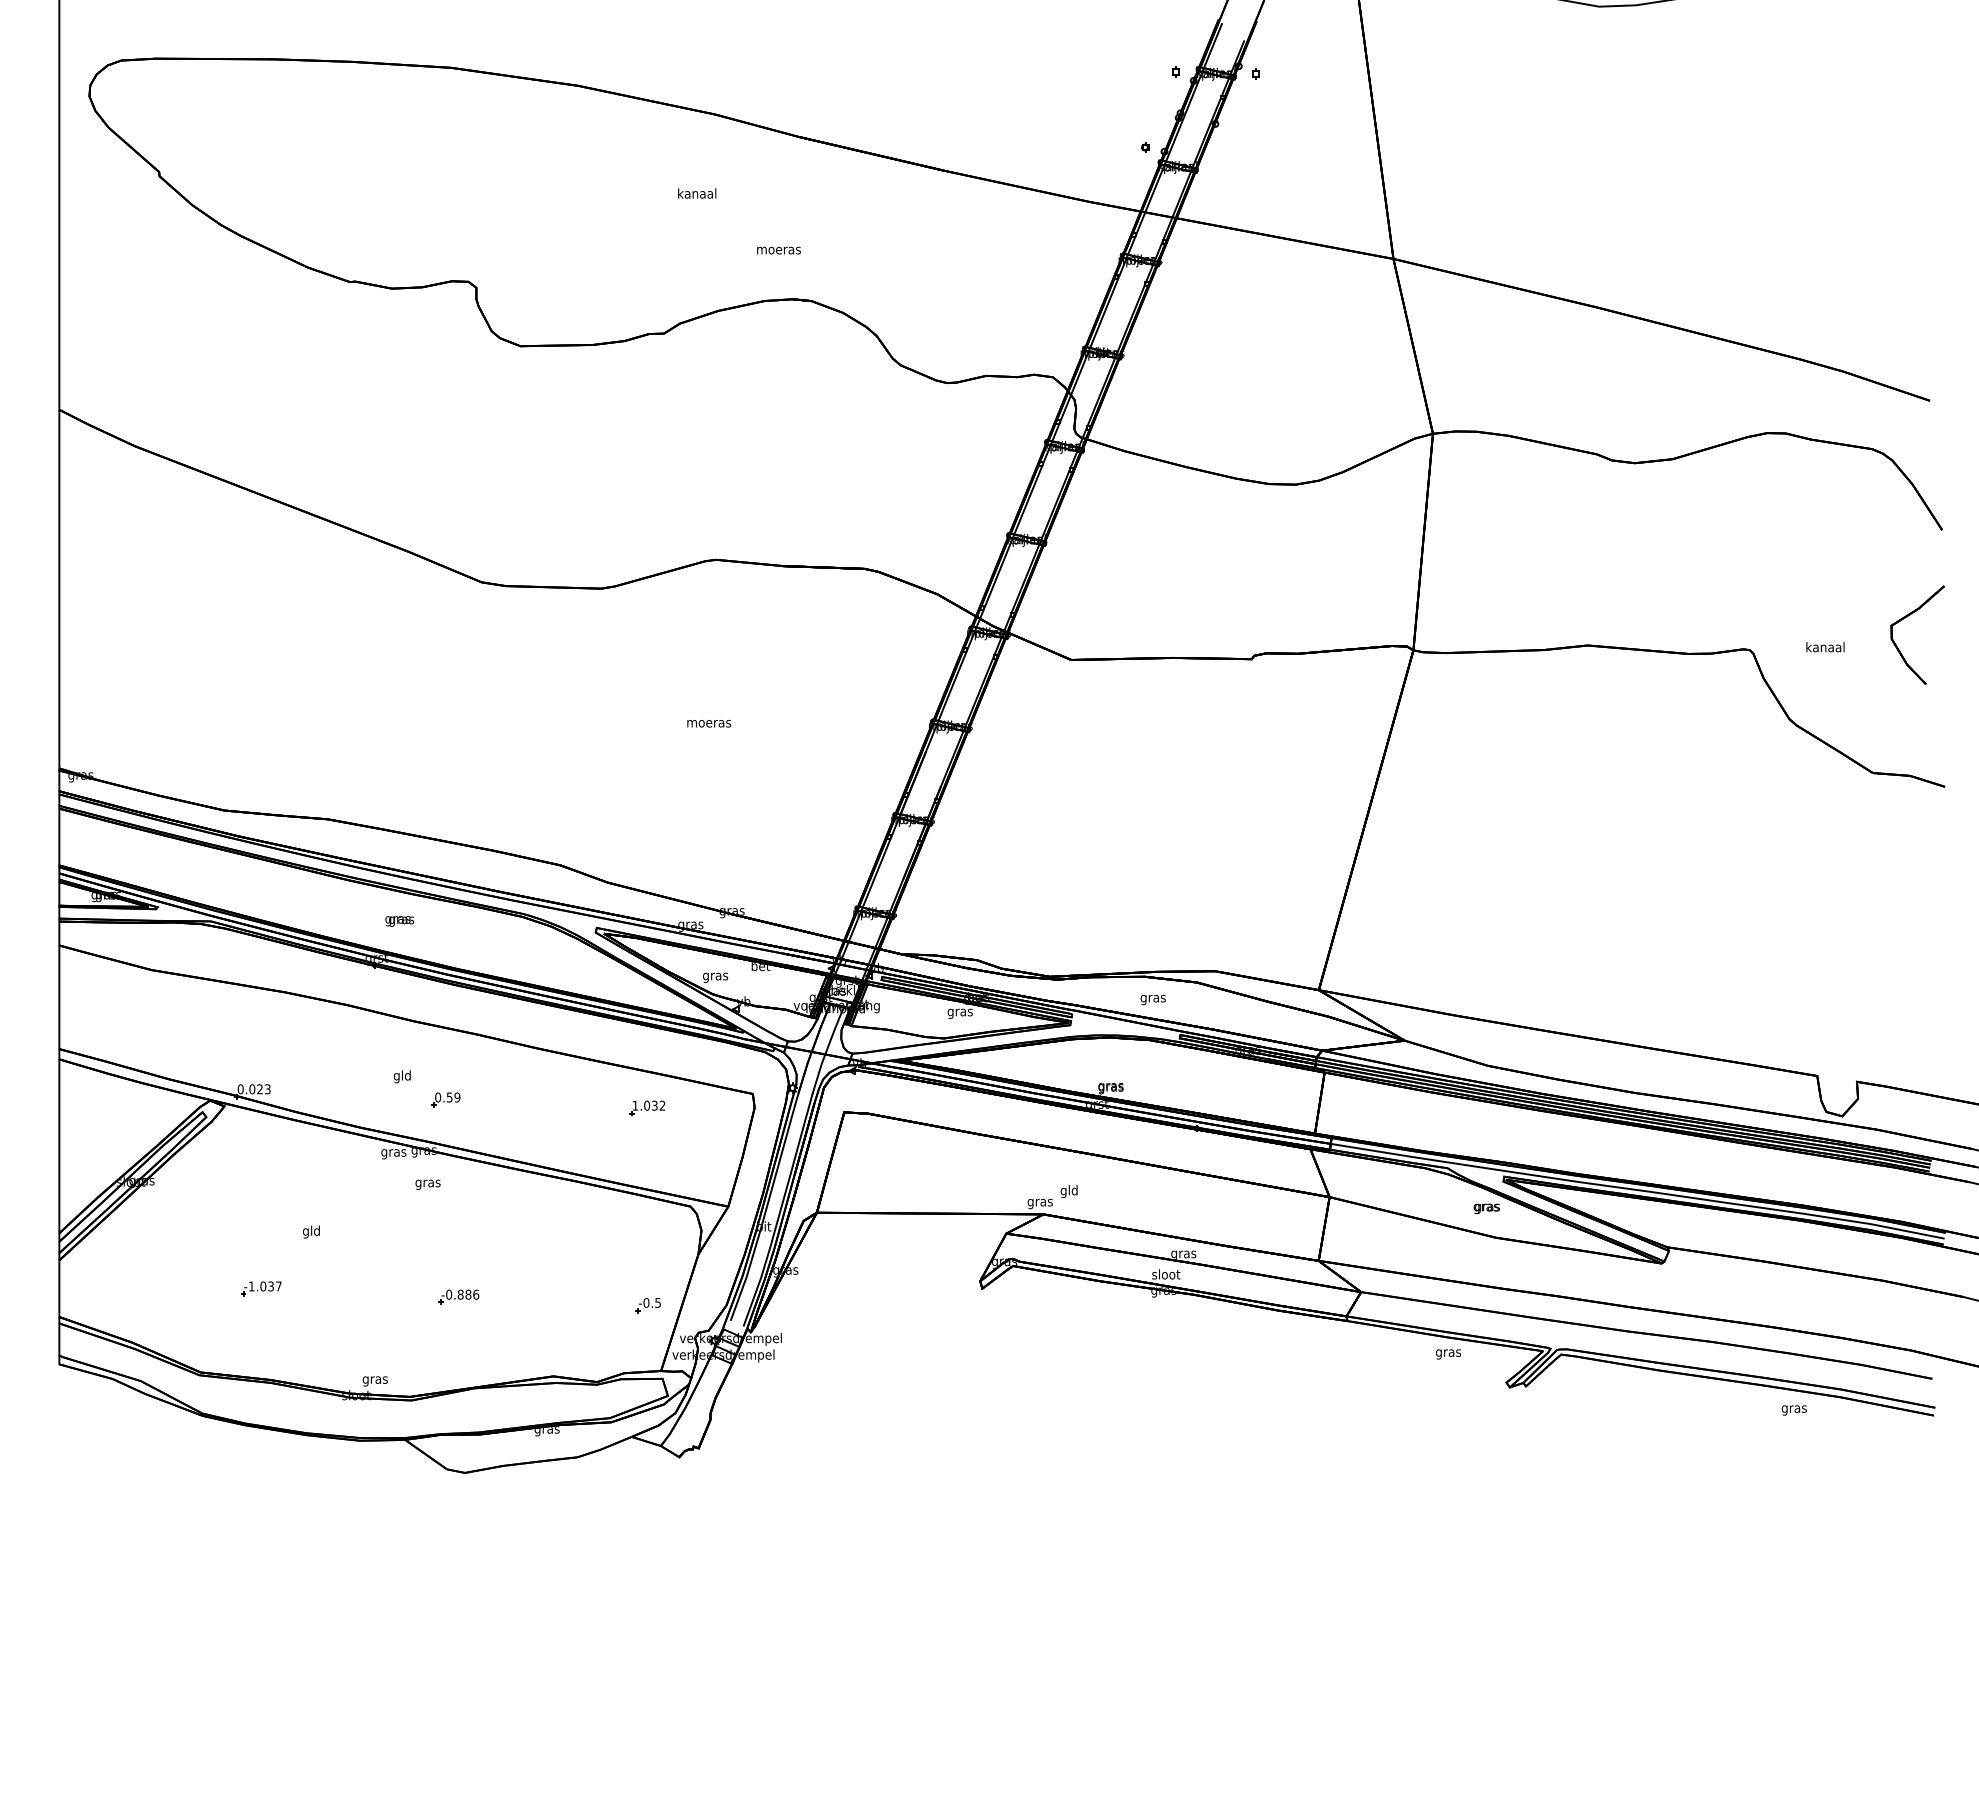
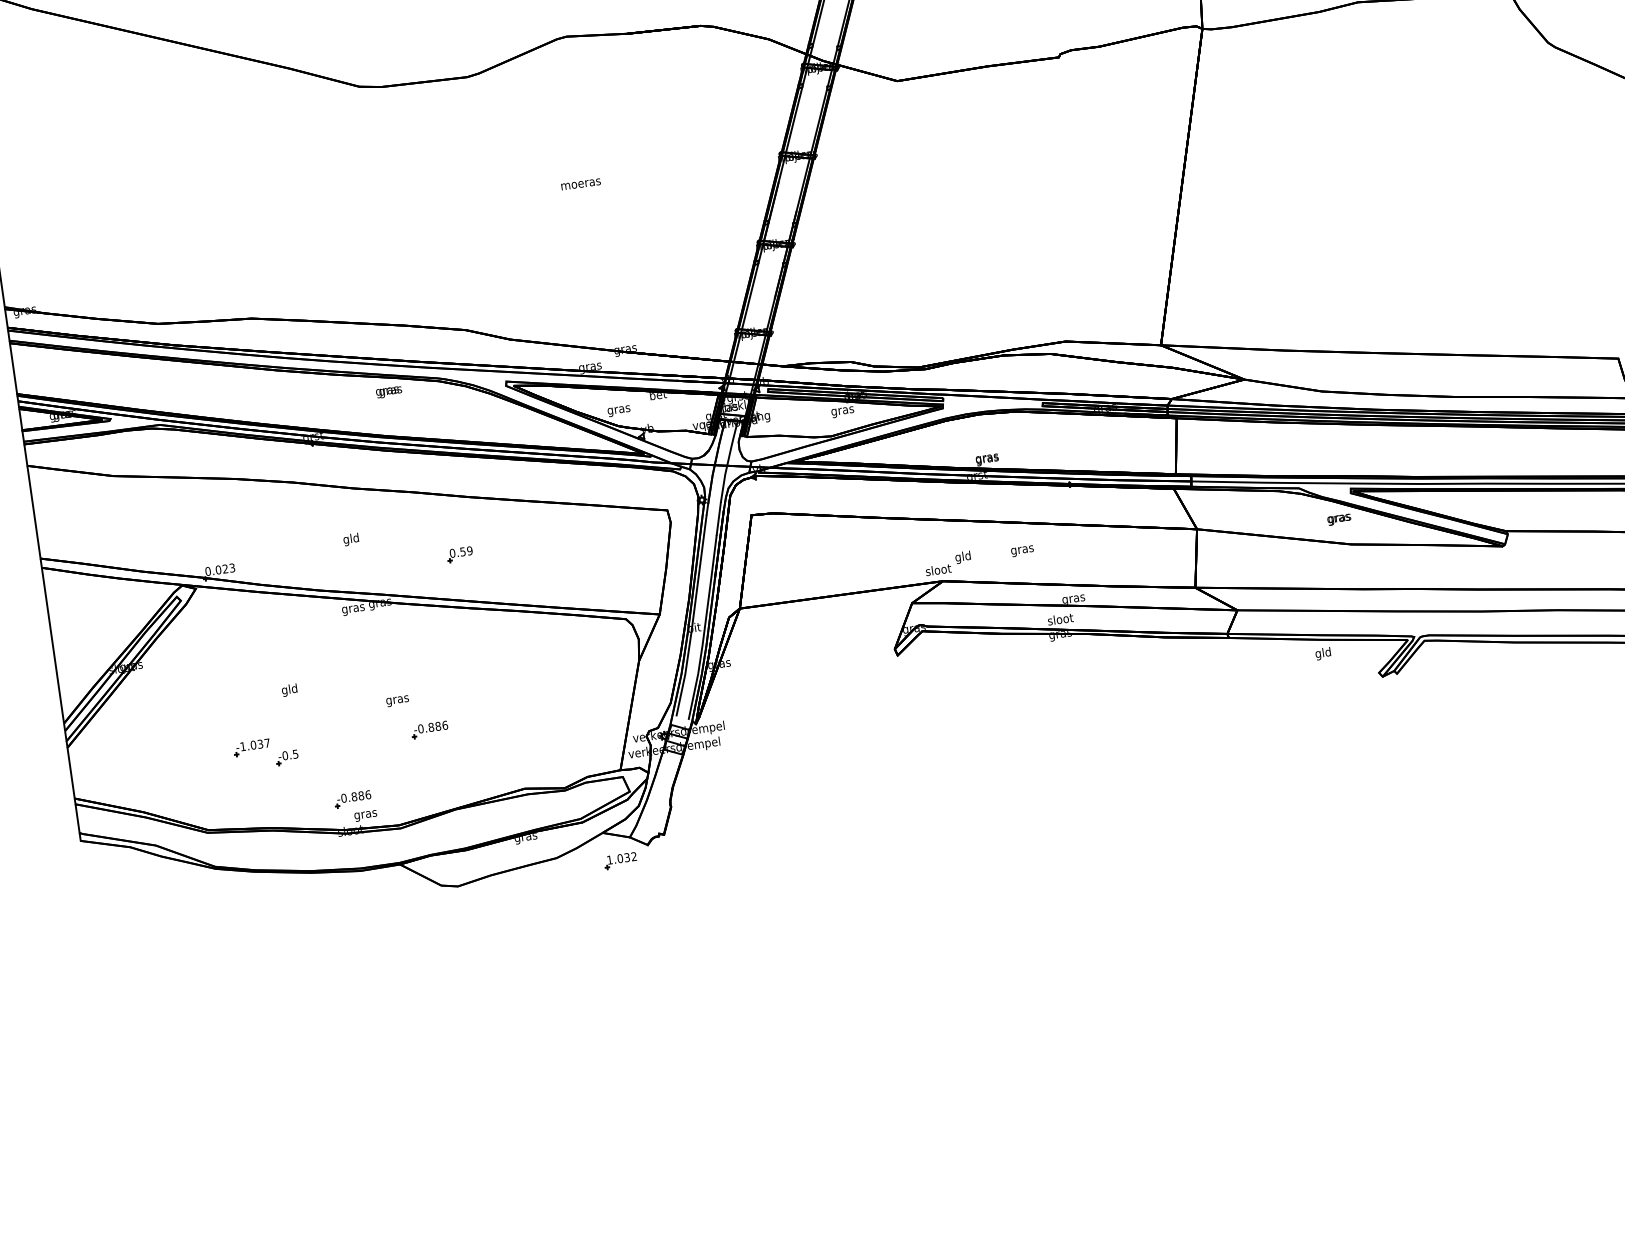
text: (399, 921) -> (388, 392), moved
text: (1152, 999) -> (1021, 550), moved
part: (445, 1099) -> (459, 554), moved
part: (647, 1107) -> (620, 860), moved
text: (427, 1184) -> (397, 701), moved
text: (1040, 1202) -> (938, 570), gras -> sloot
part: (647, 1305) -> (286, 757), moved
text: (1448, 1352) -> (1323, 653), gras -> gld
part: (363, 1360) -> (352, 798), added

